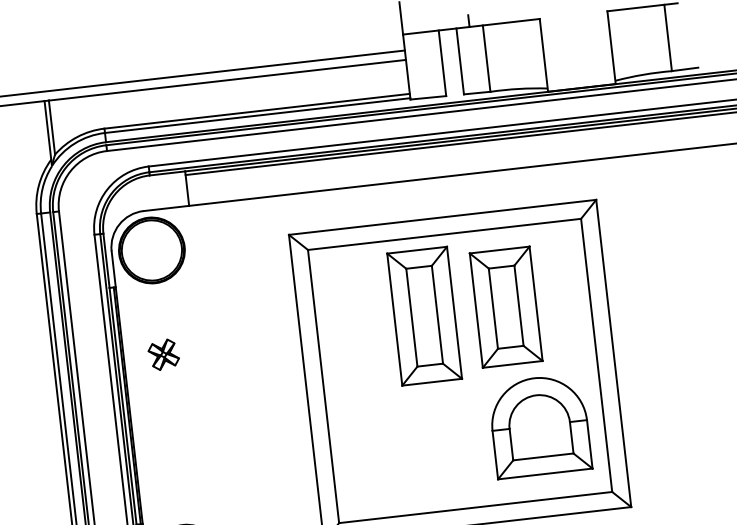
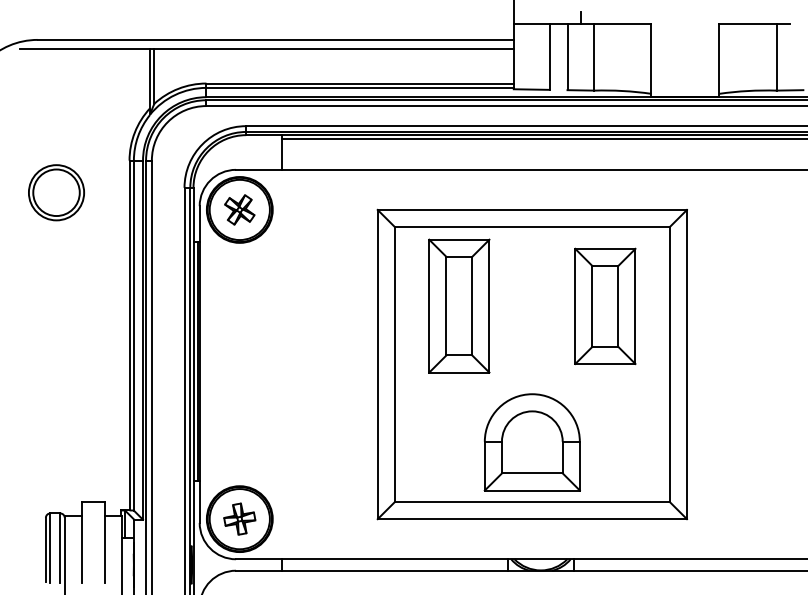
part: (506, 307) -> (605, 306), moved
part: (424, 315) -> (459, 305), moved
part: (163, 354) -> (239, 209), moved
part: (539, 426) -> (531, 442), moved

